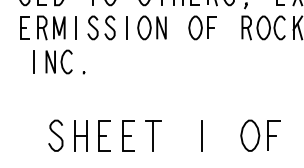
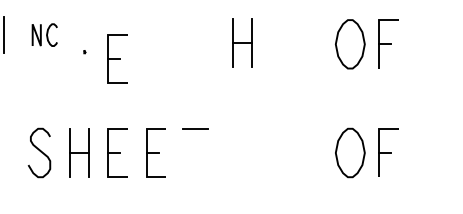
part: (58, 61) -> (43, 34), size x0.6
part: (182, 66) -> (242, 42), added
part: (260, 67) -> (366, 43), added
part: (104, 76) -> (117, 58), added
line: (153, 135) -> (195, 152), removed
line: (201, 135) -> (272, 152), removed

